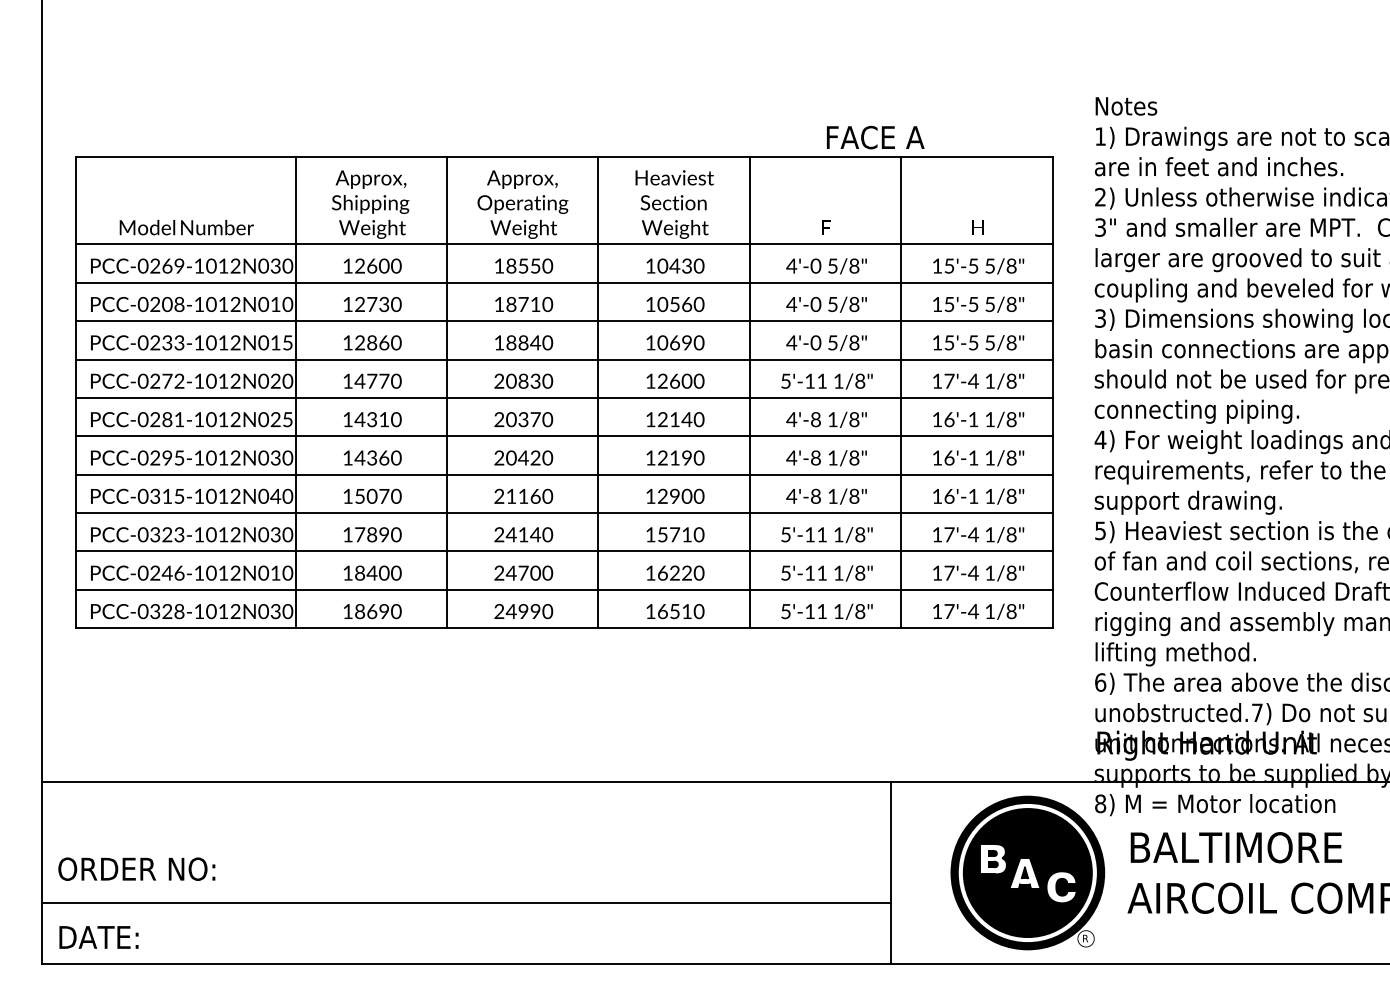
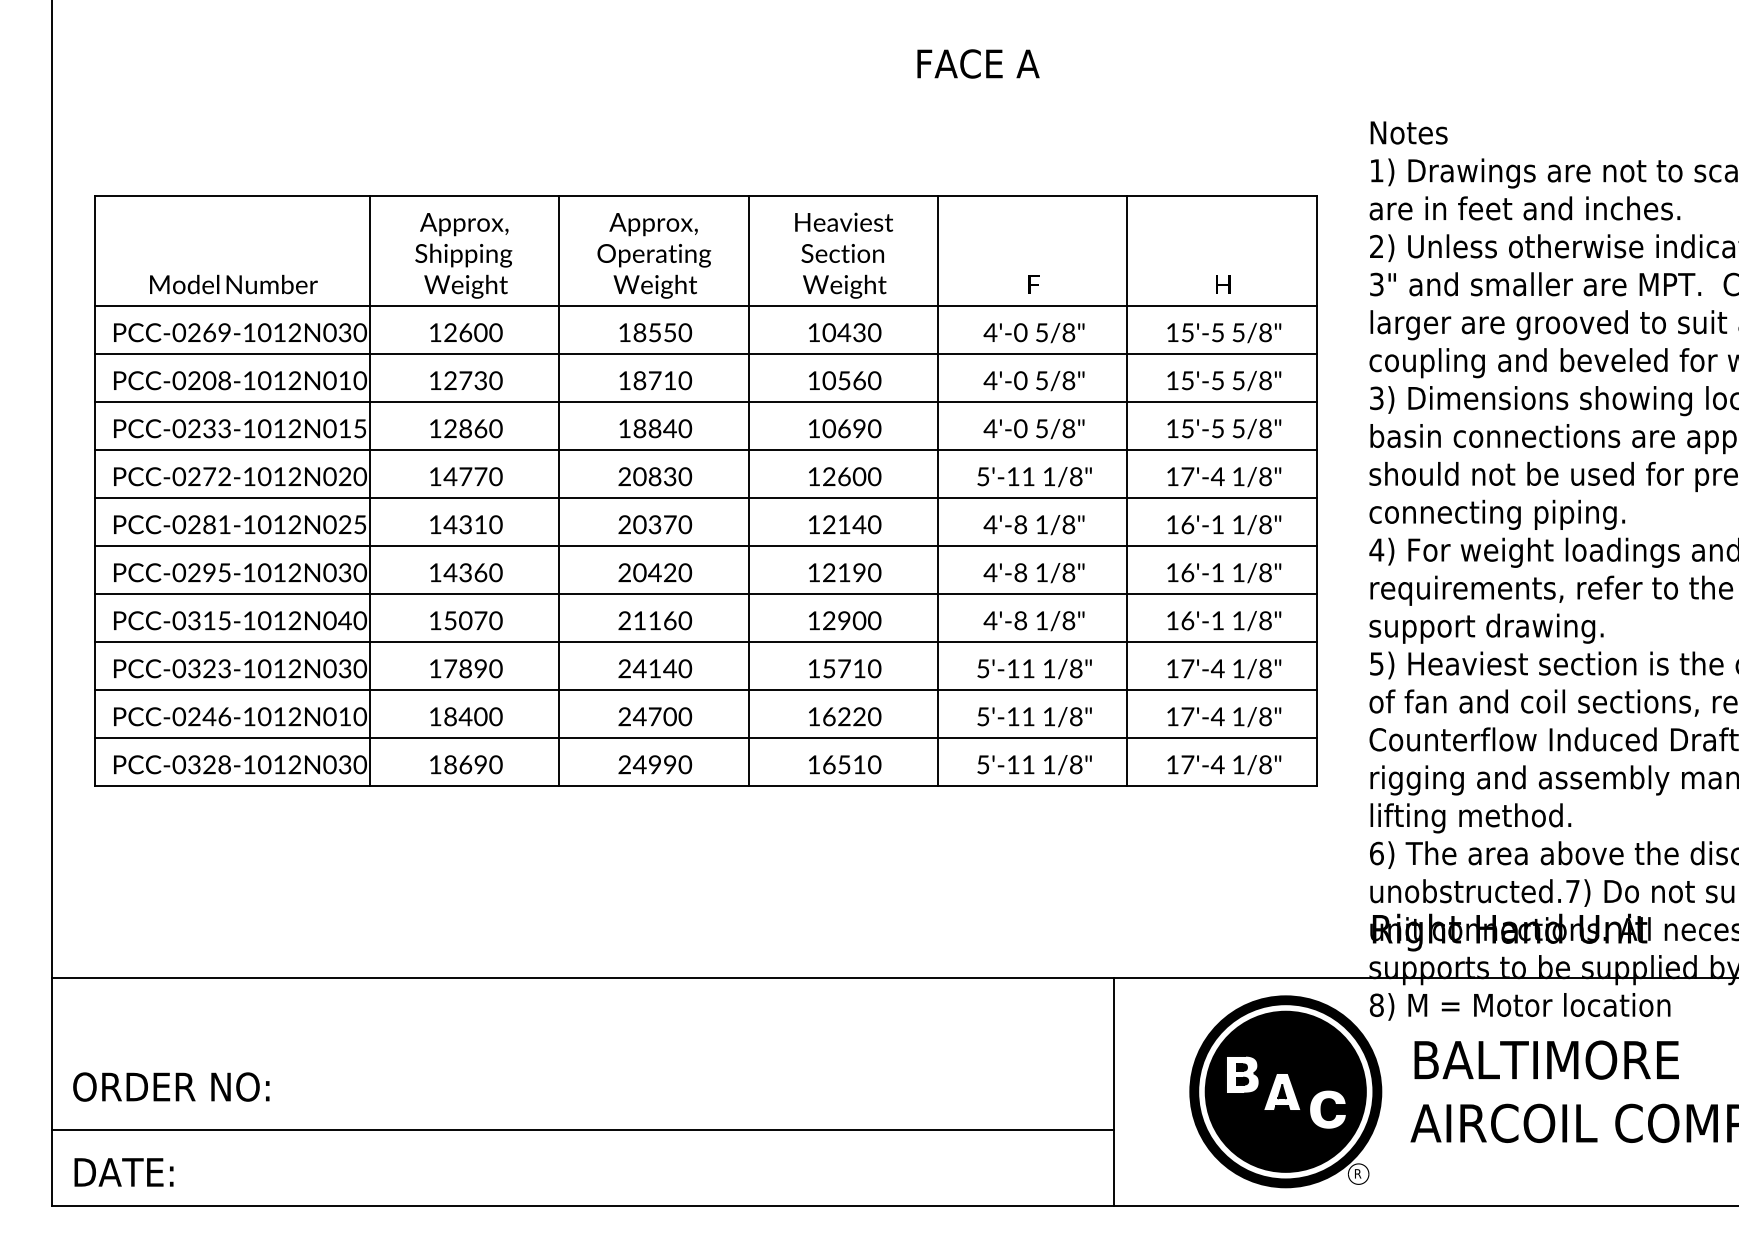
text: (875, 137) -> (978, 63), moved

